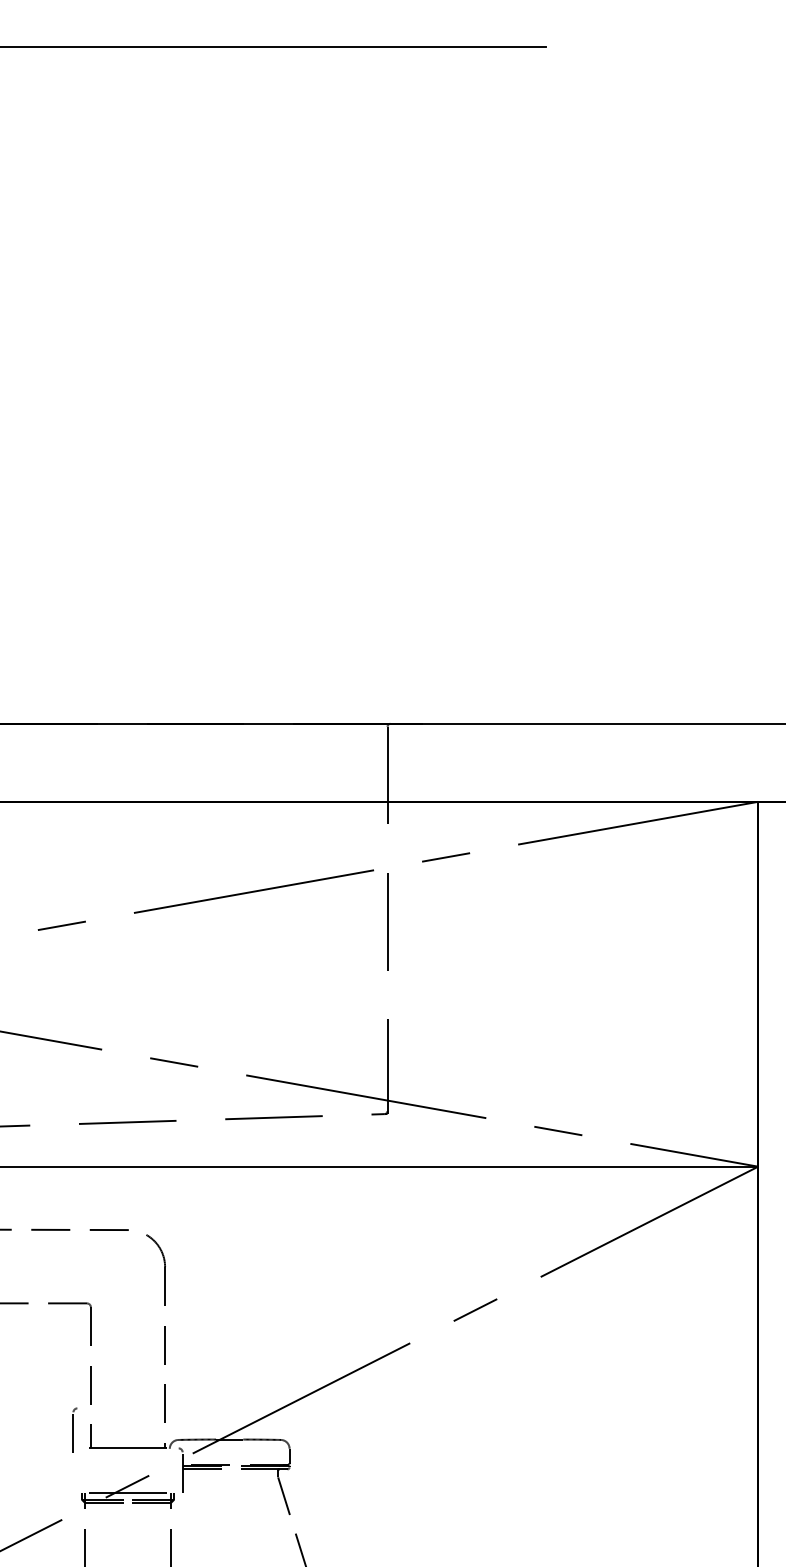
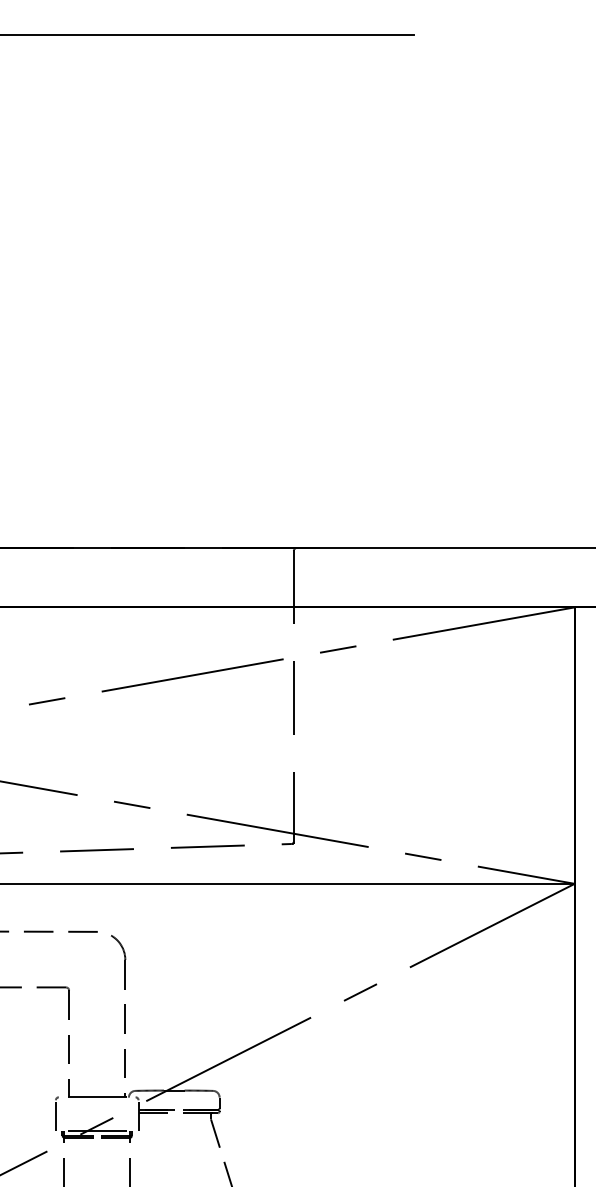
part: (74, 1429) -> (56, 1113), moved

